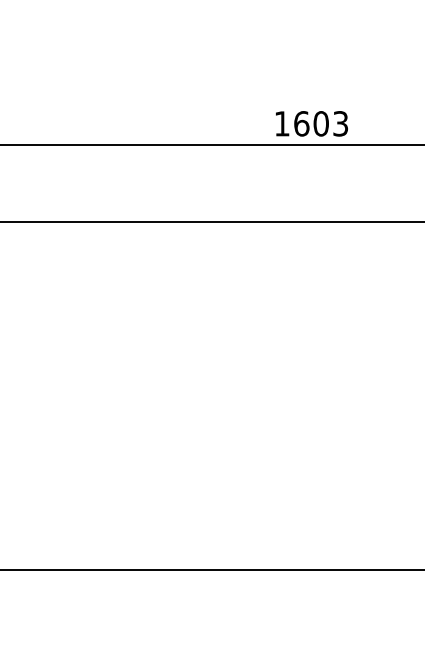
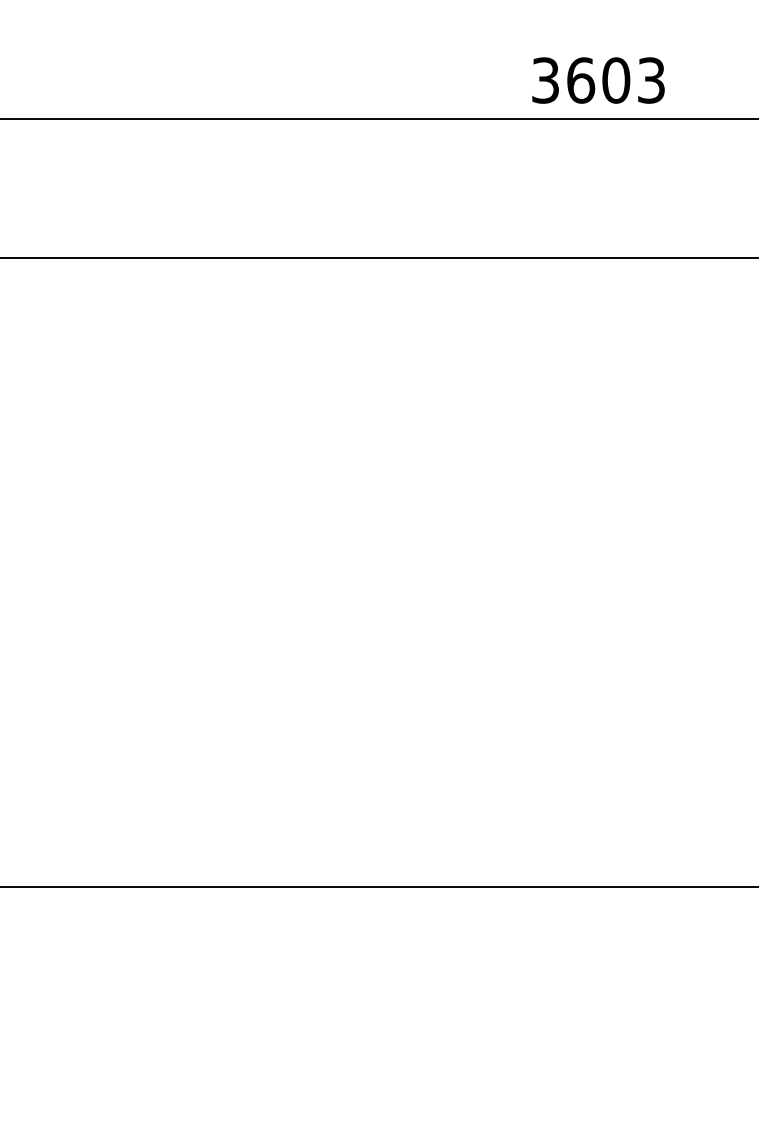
text: (281, 123) -> (544, 79), 1603 -> 3603

